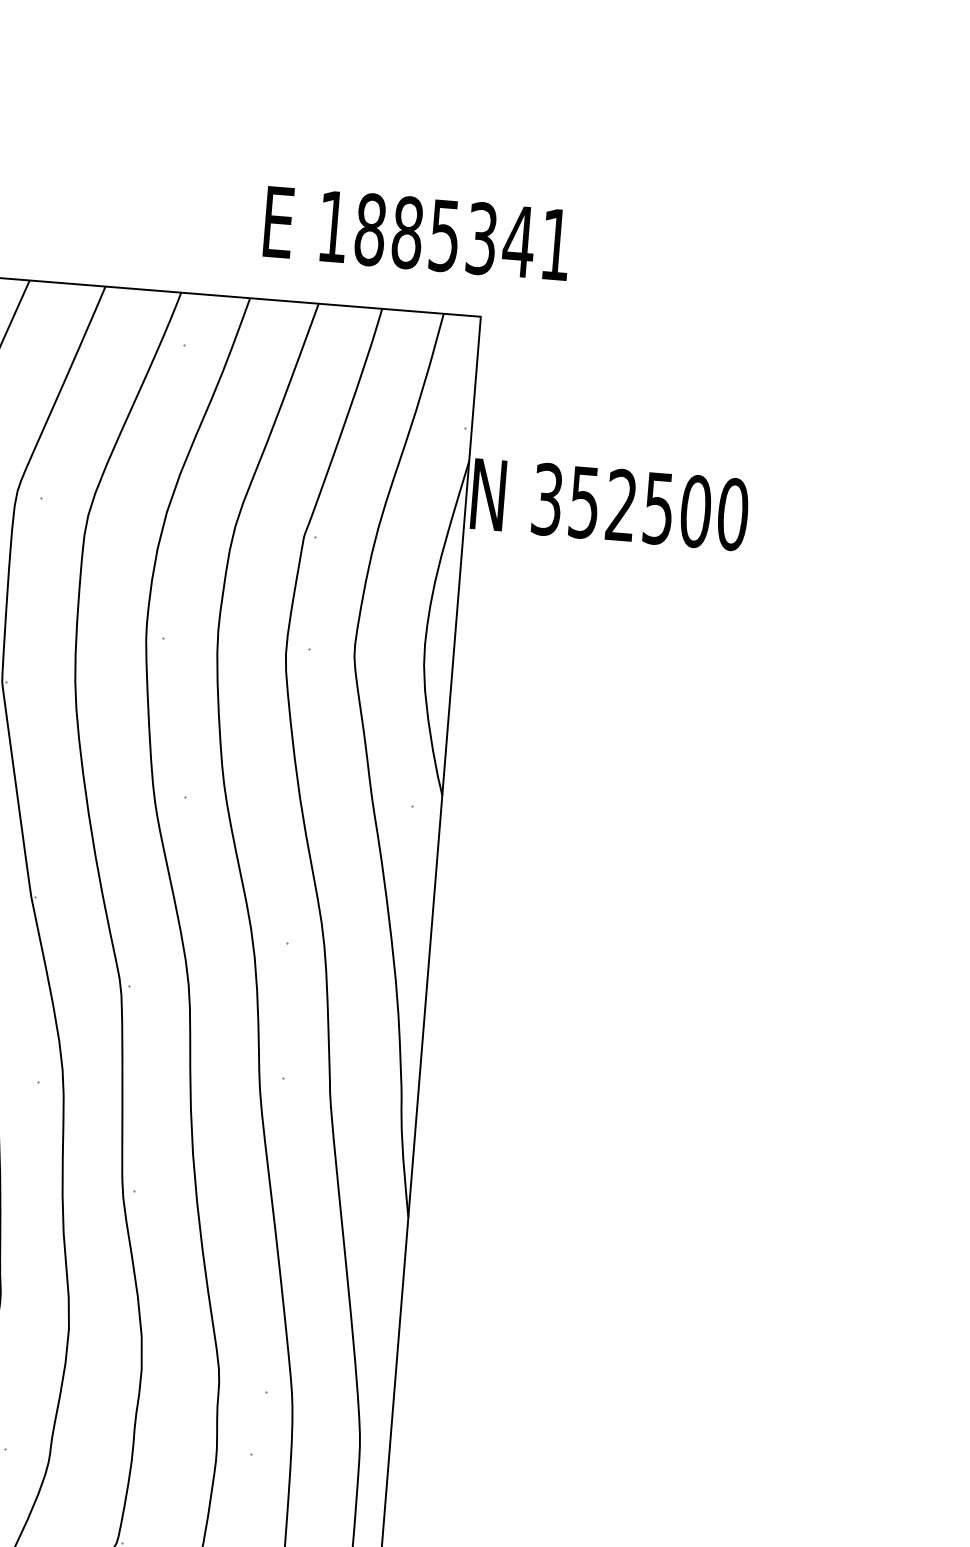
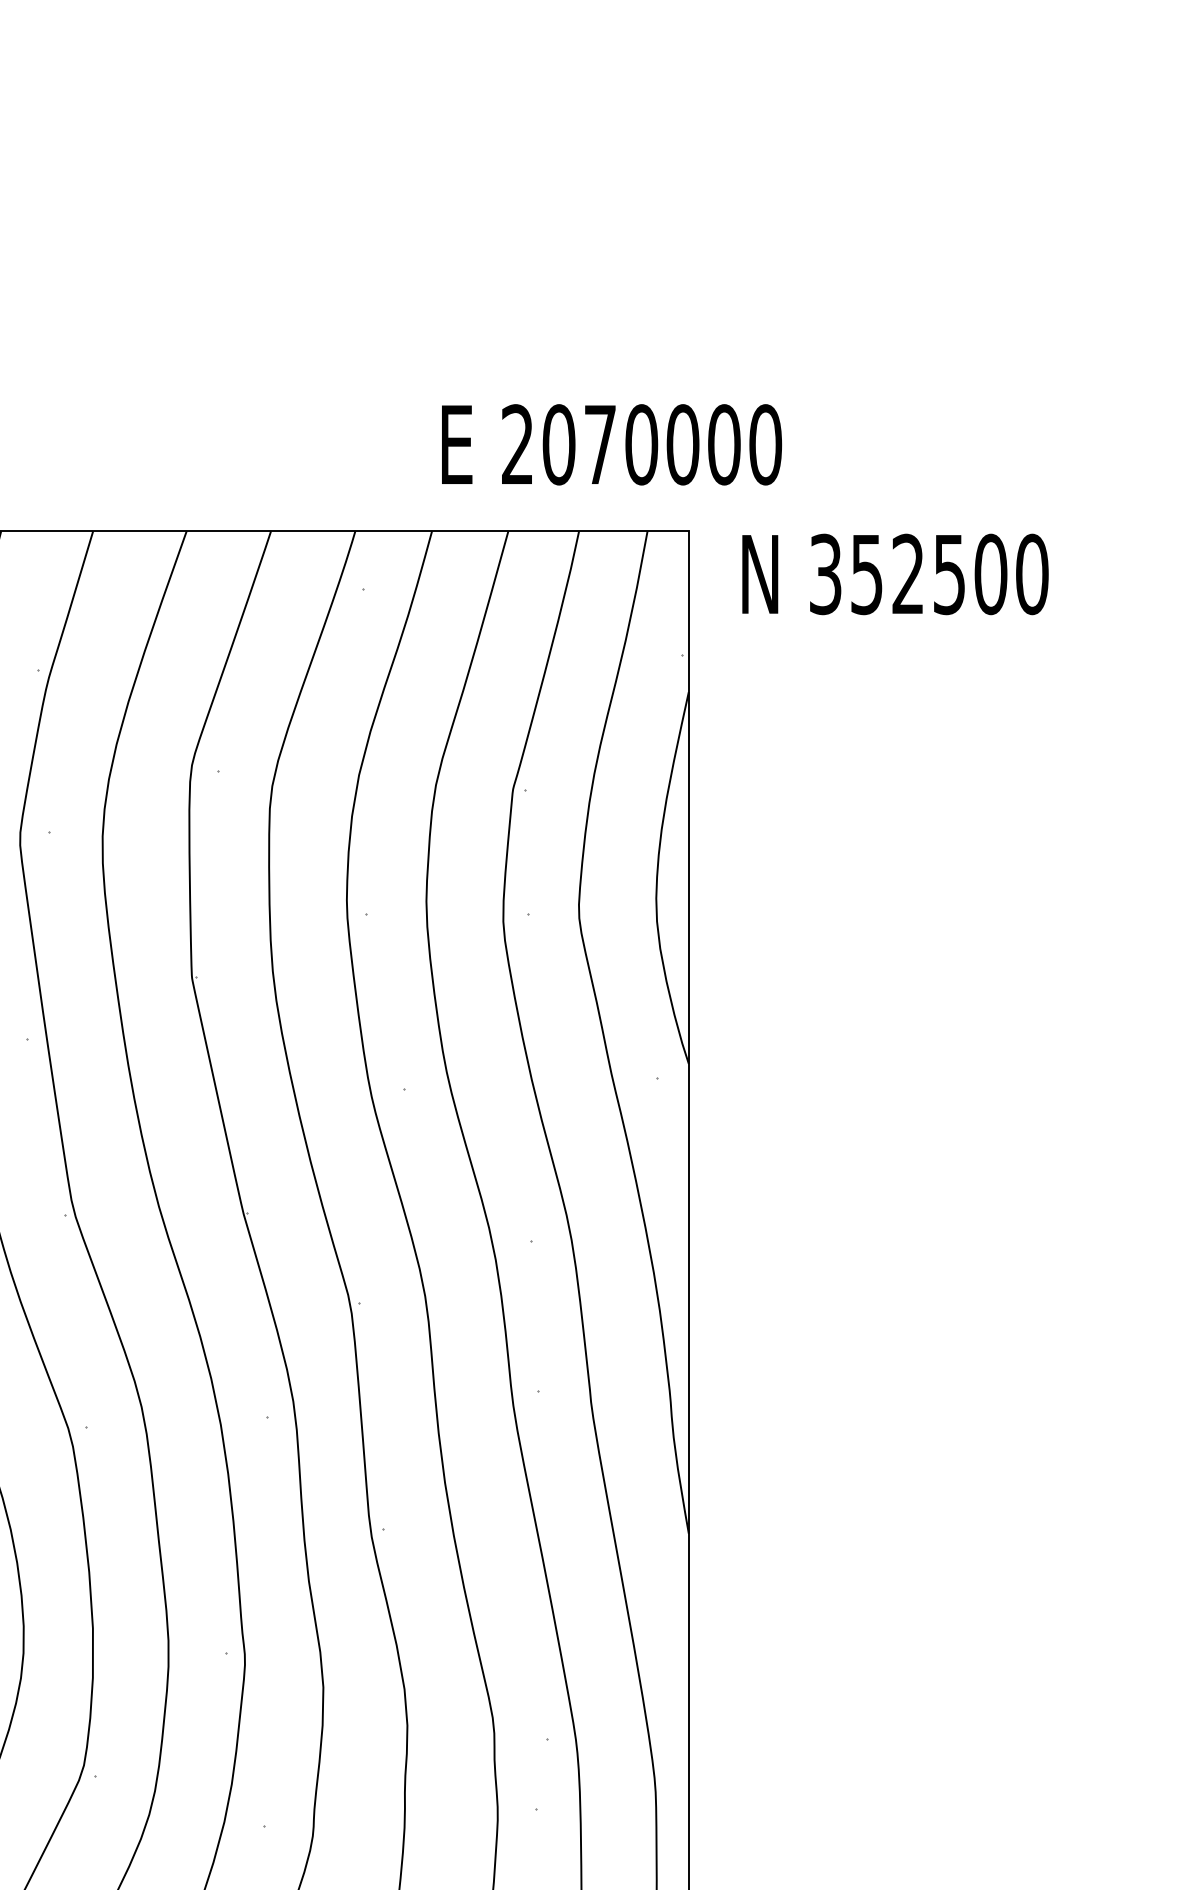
text: (445, 235) -> (642, 444), 1885341 -> 2070000
text: (610, 504) -> (895, 574), moved

